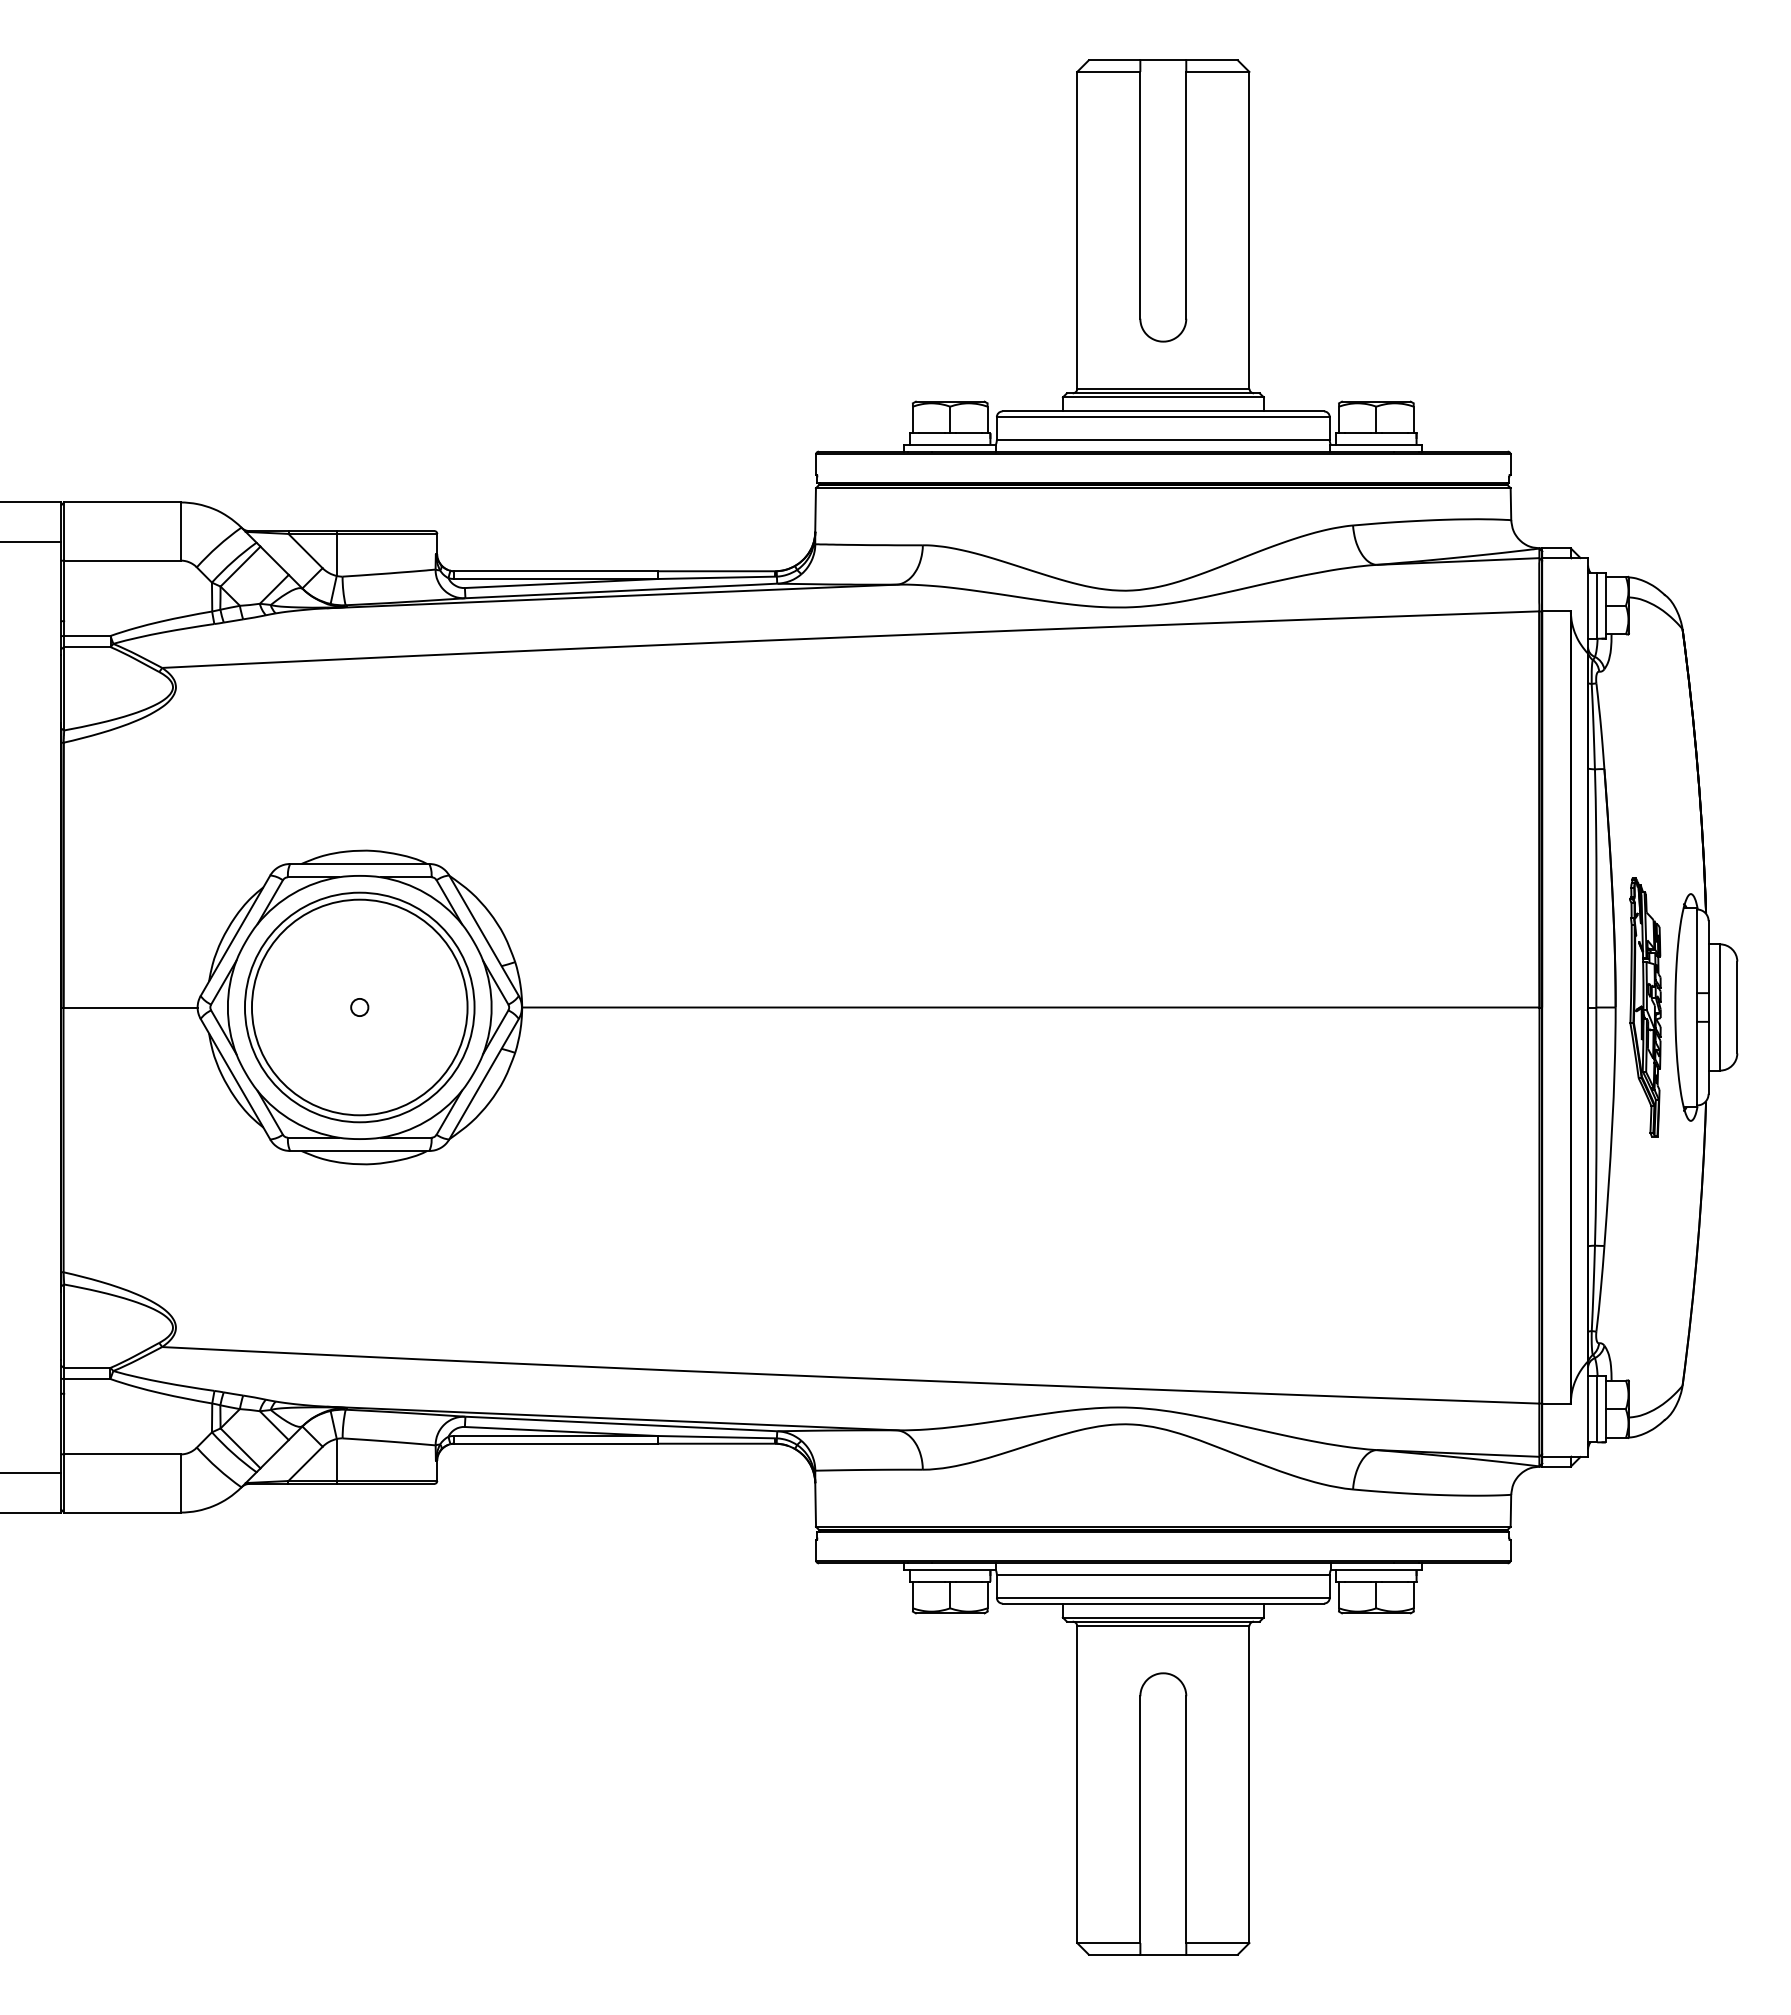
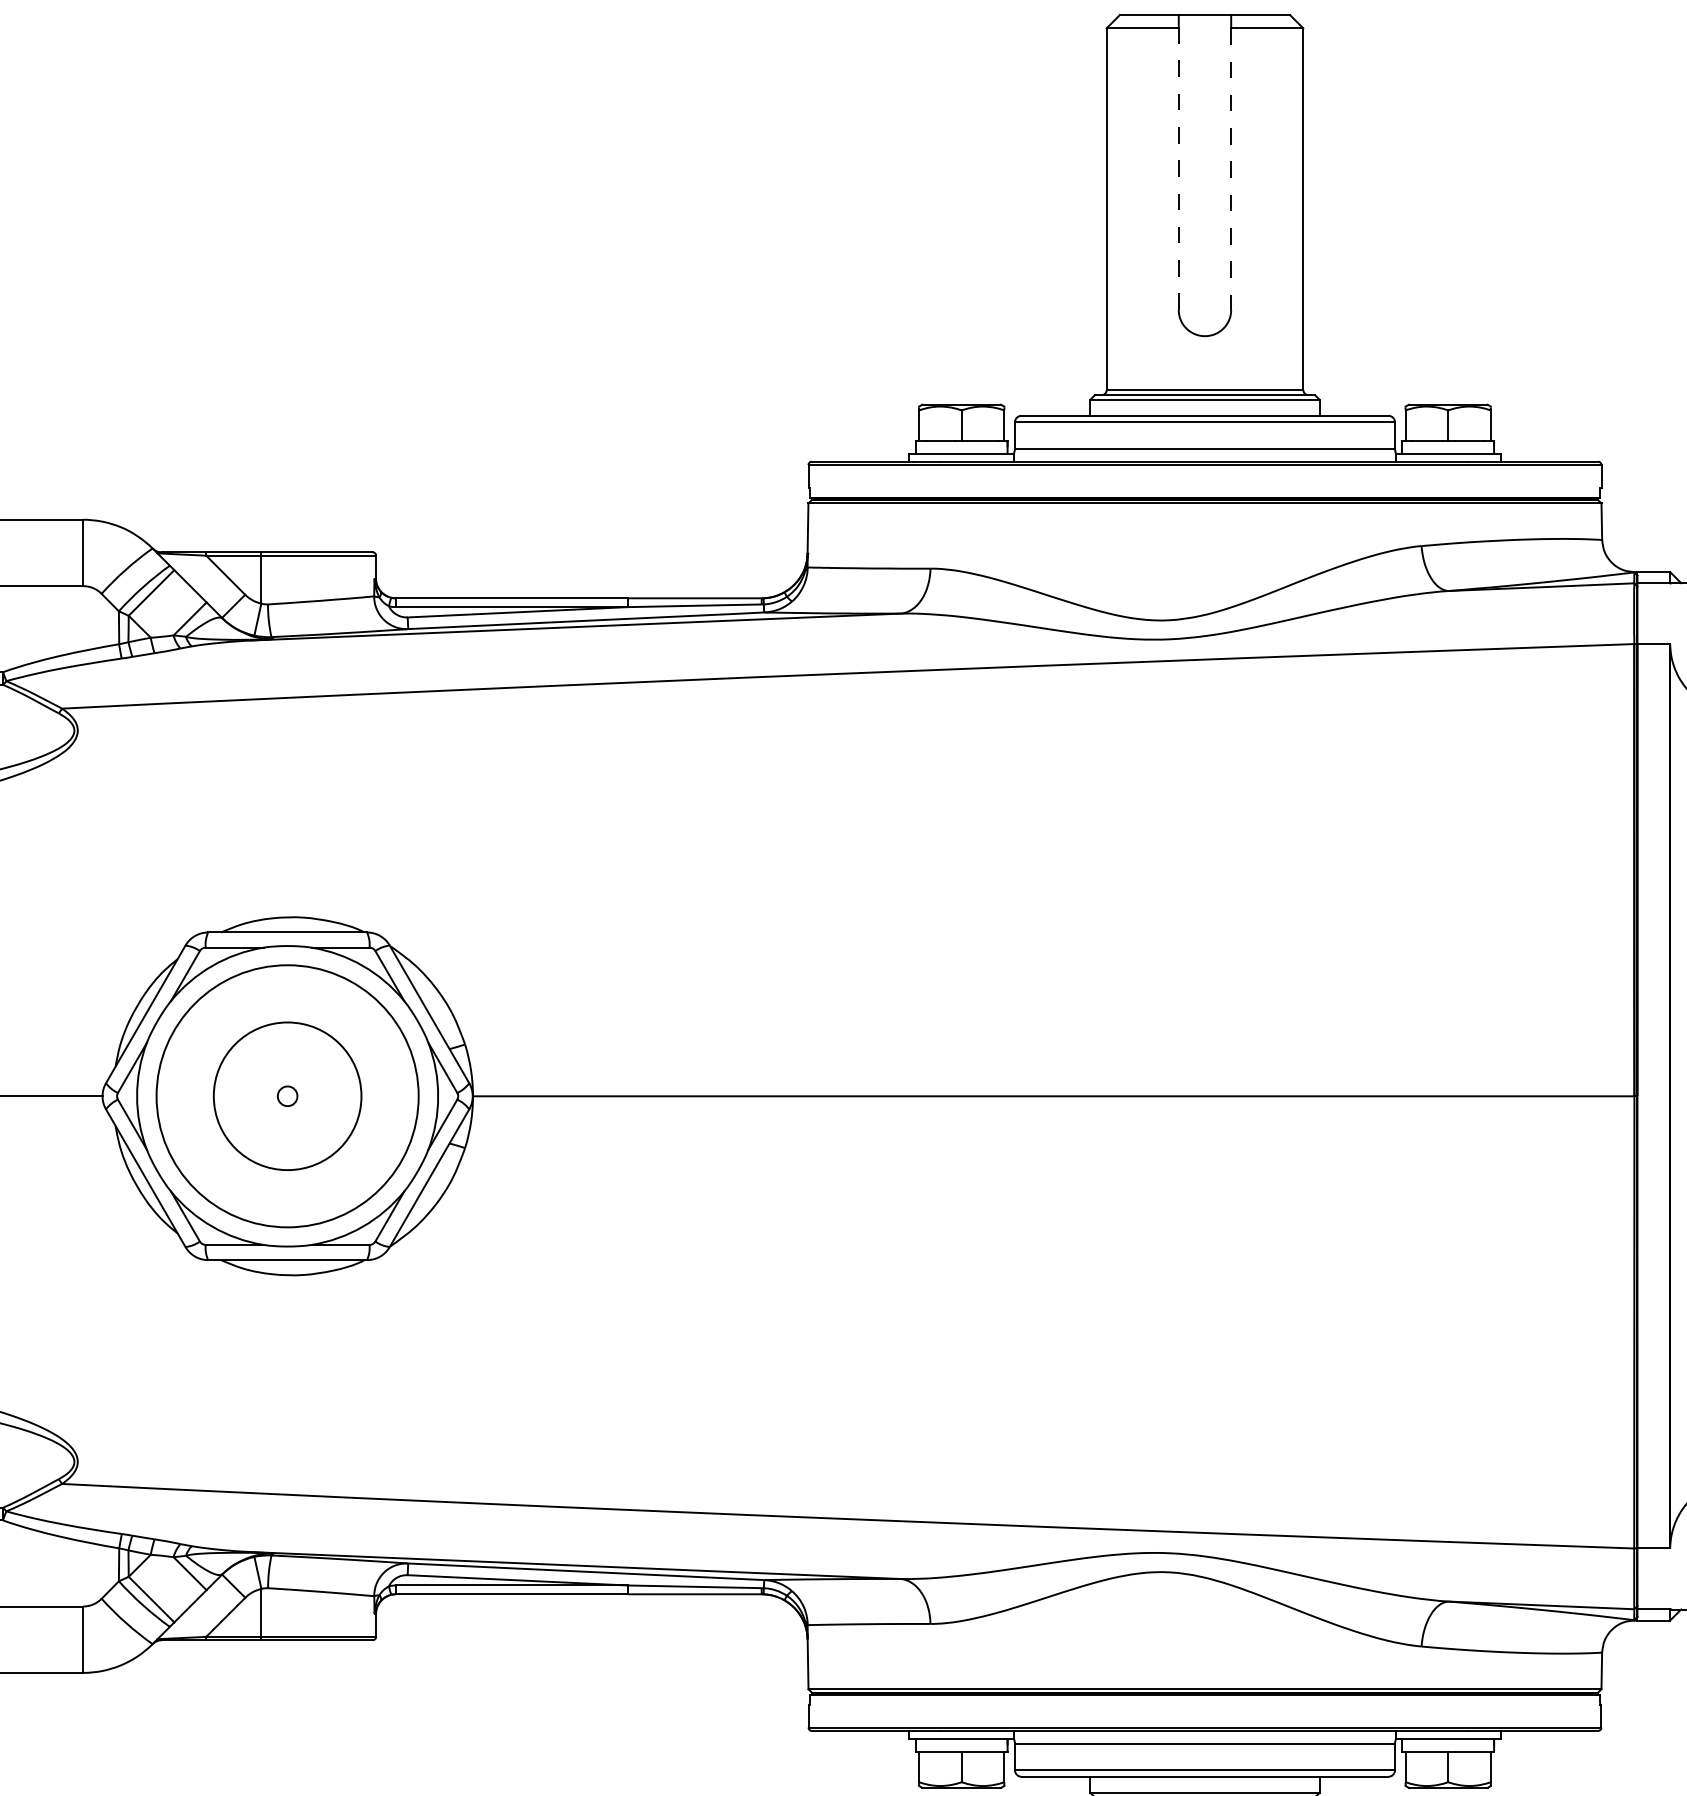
line: (1140, 194) -> (1178, 168), solid -> dashed
line: (1186, 195) -> (1231, 169), solid -> dashed
circle: (359, 1007) -> (287, 1096), size x0.6

